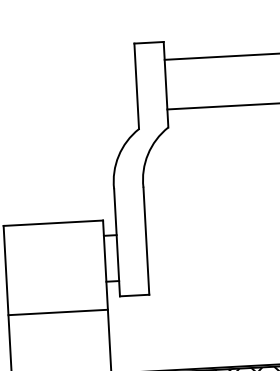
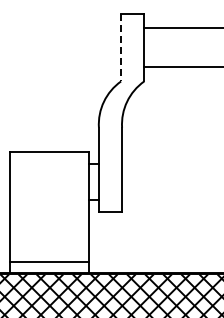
line: (137, 86) -> (121, 47), solid -> dashed
line: (58, 312) -> (49, 262), moved

